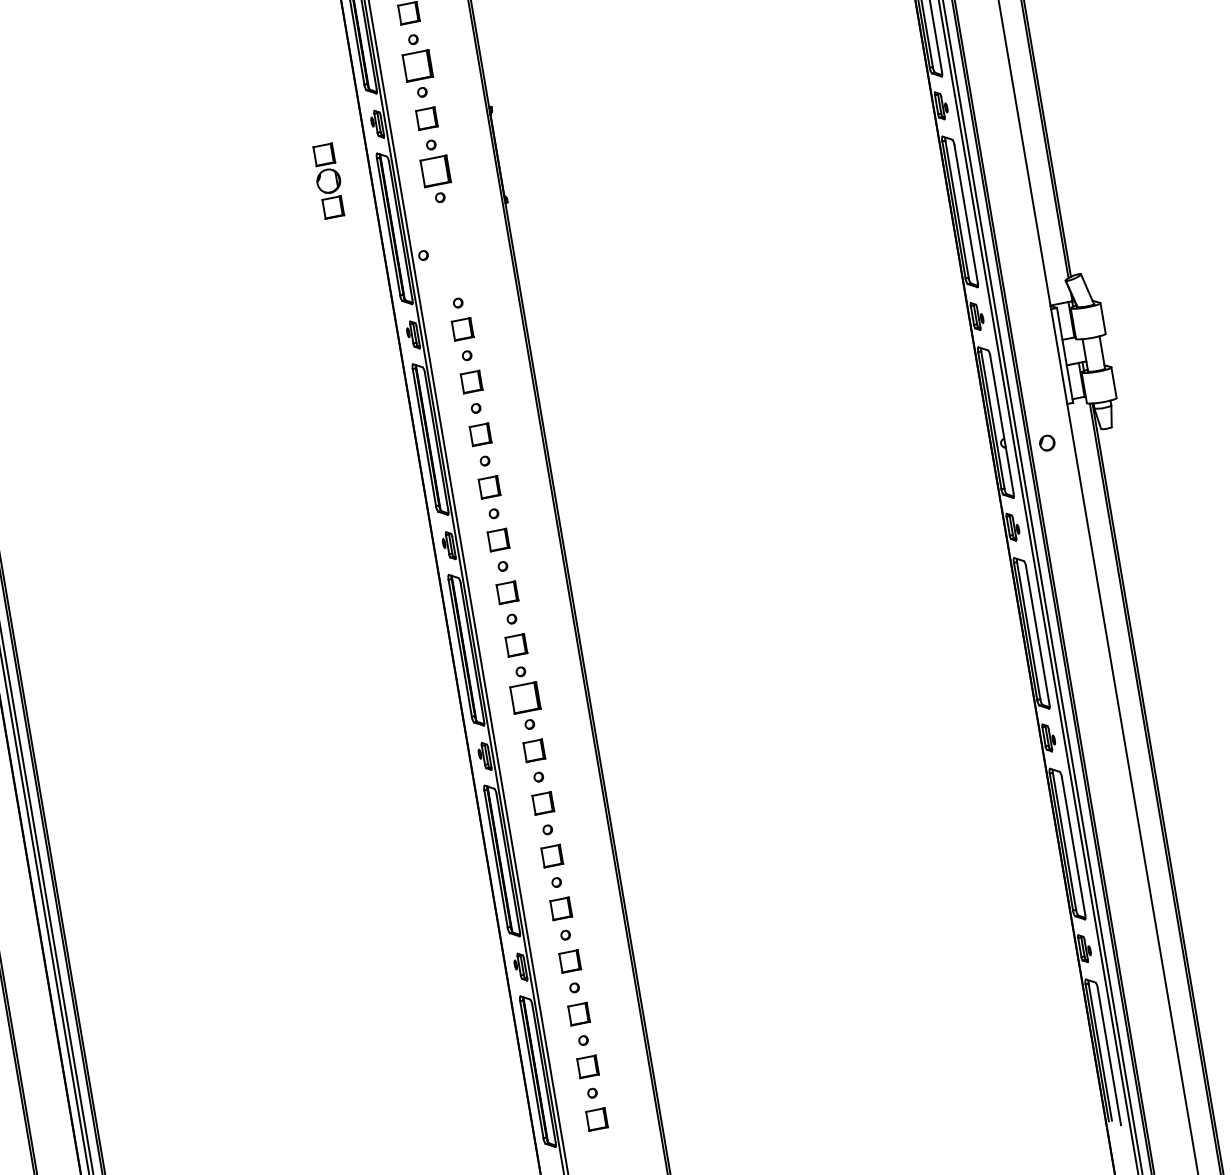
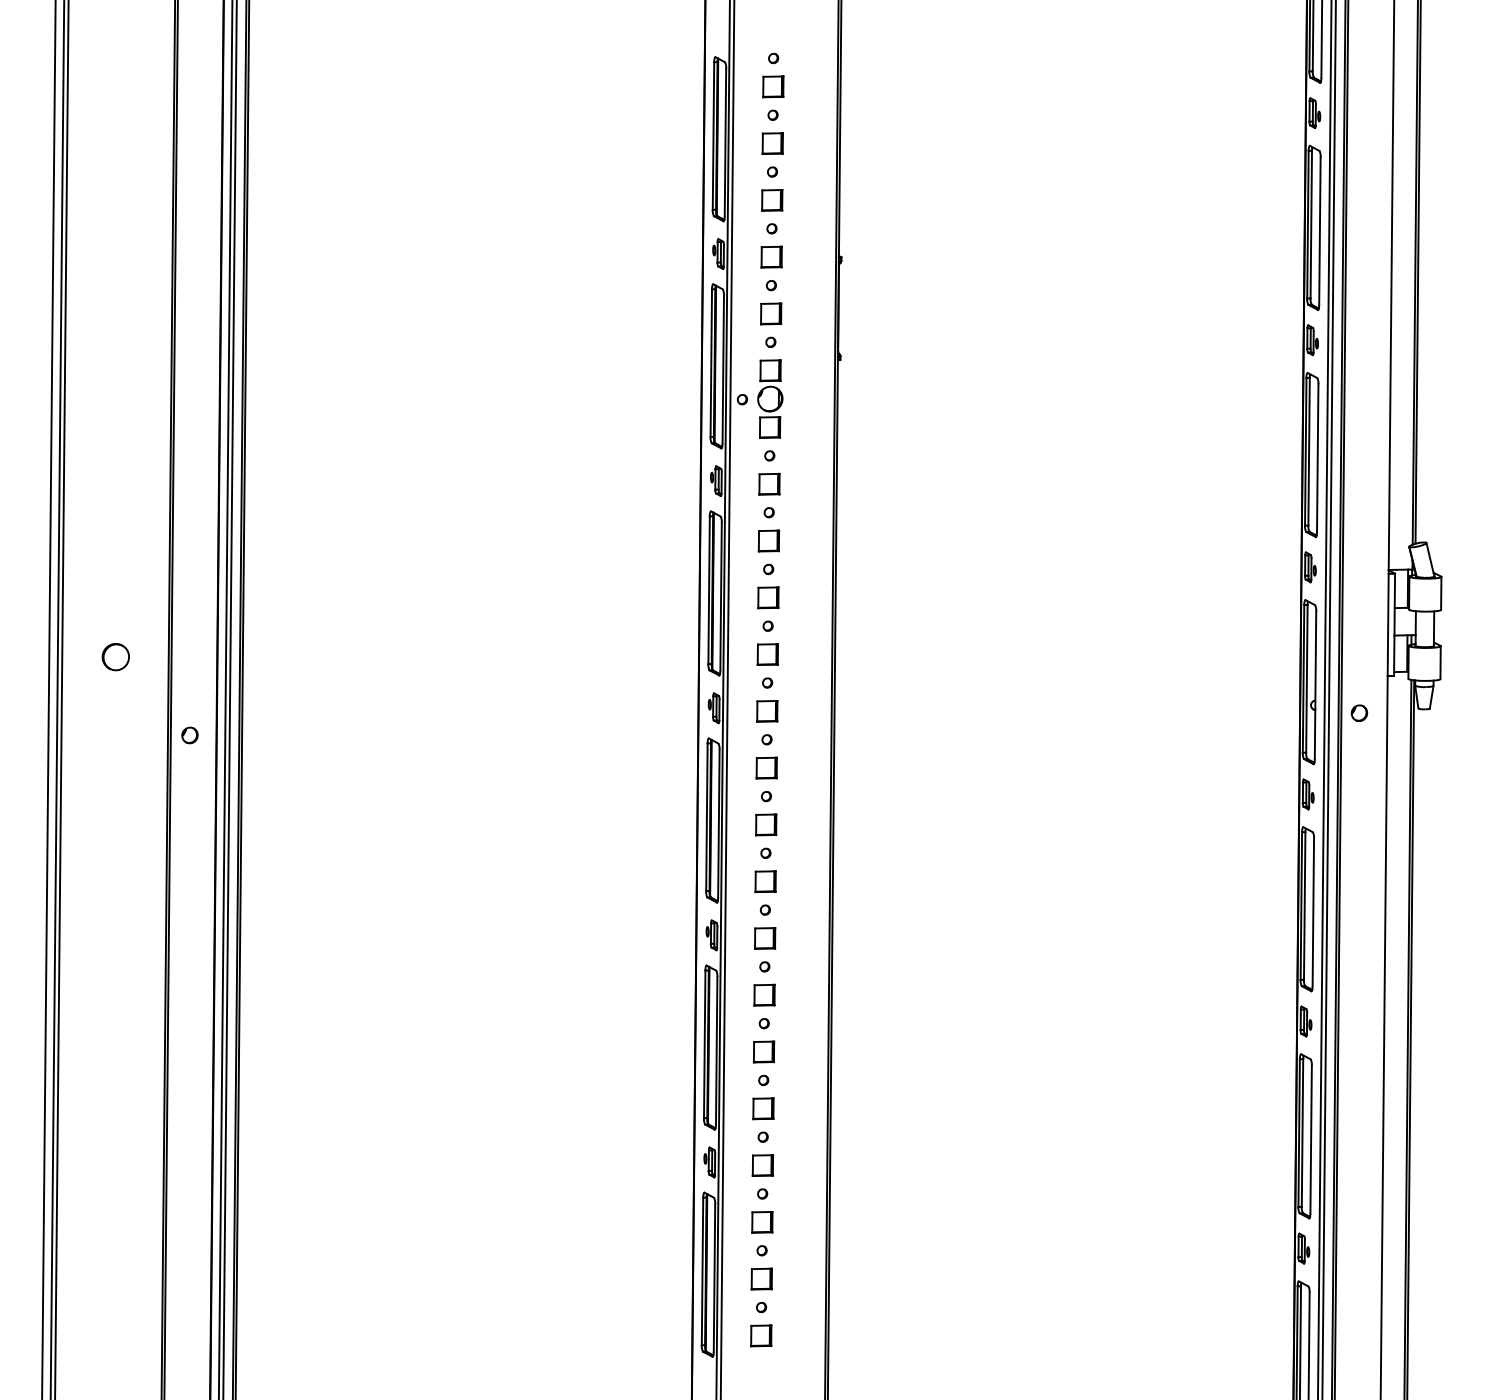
part: (418, 66) -> (772, 200), size x0.71
part: (436, 170) -> (771, 313), size x0.71
part: (328, 180) -> (770, 398), moved
part: (525, 697) -> (765, 881), size x0.71

